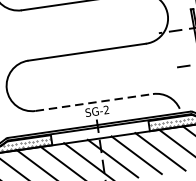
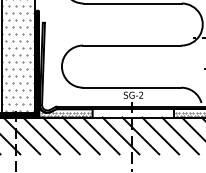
line: (94, 102) -> (132, 87), dashed -> solid

